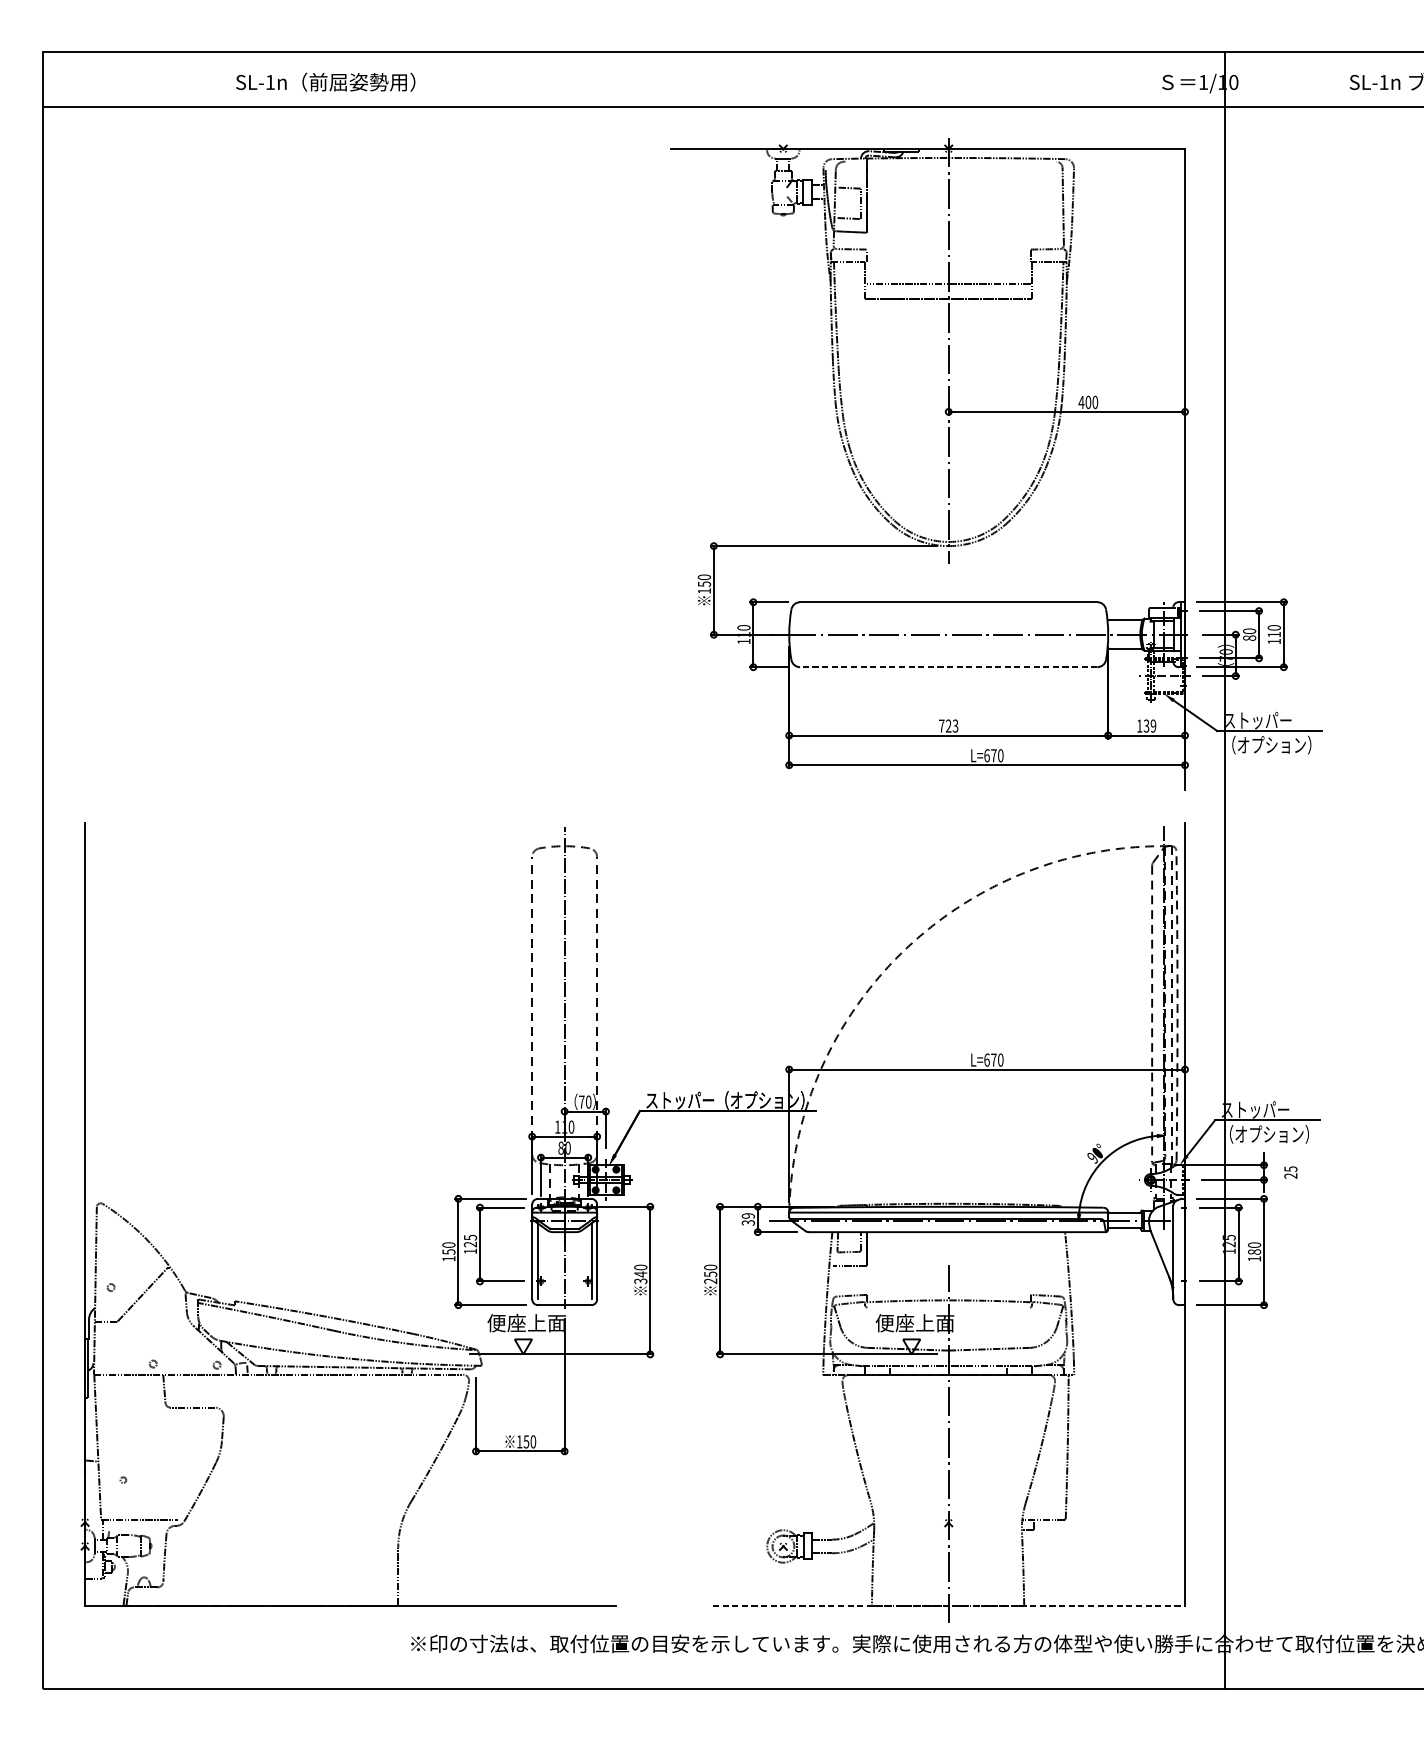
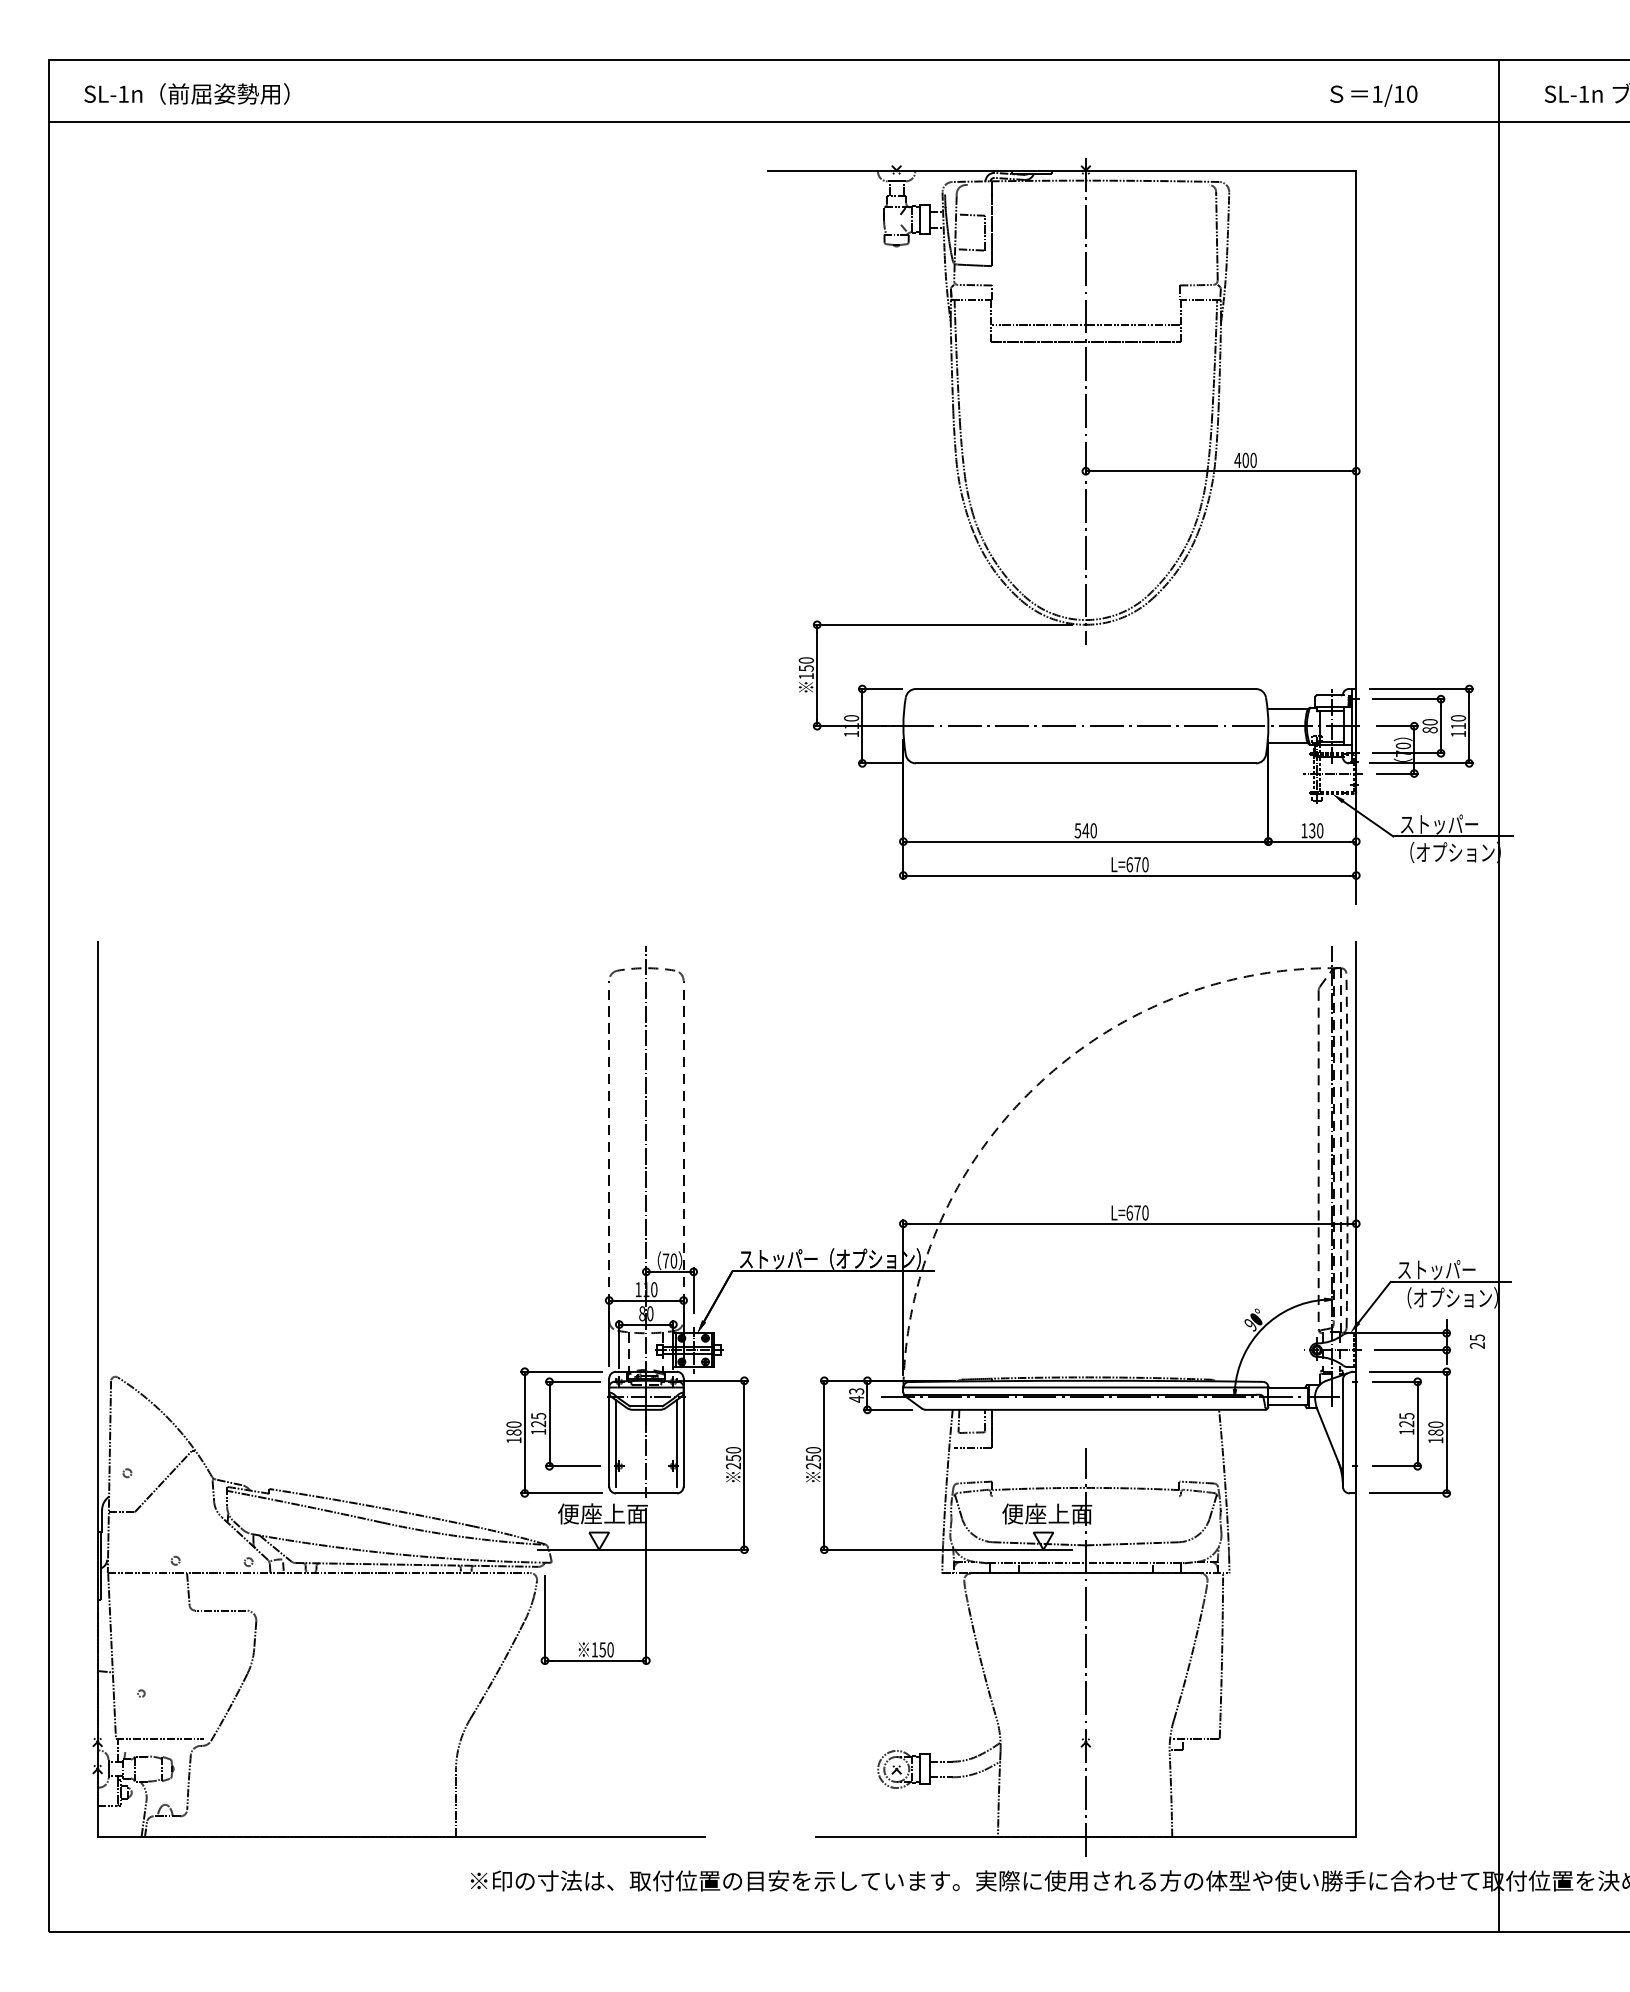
text: (325, 81) -> (186, 93), moved
line: (948, 667) -> (1085, 763), dashed -> solid
text: (948, 725) -> (1085, 830), 723 -> 540
text: (1153, 725) -> (1320, 830), 139 -> 130
line: (1225, 870) -> (1499, 995), moved
text: (748, 1219) -> (856, 1395), 39 -> 43
text: (448, 1251) -> (513, 1432), 150 -> 180
text: (640, 1277) -> (733, 1461), 340 -> 250
line: (949, 1605) -> (1086, 1837), dashed -> solid

